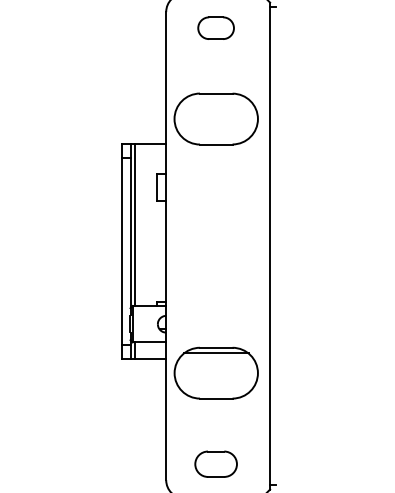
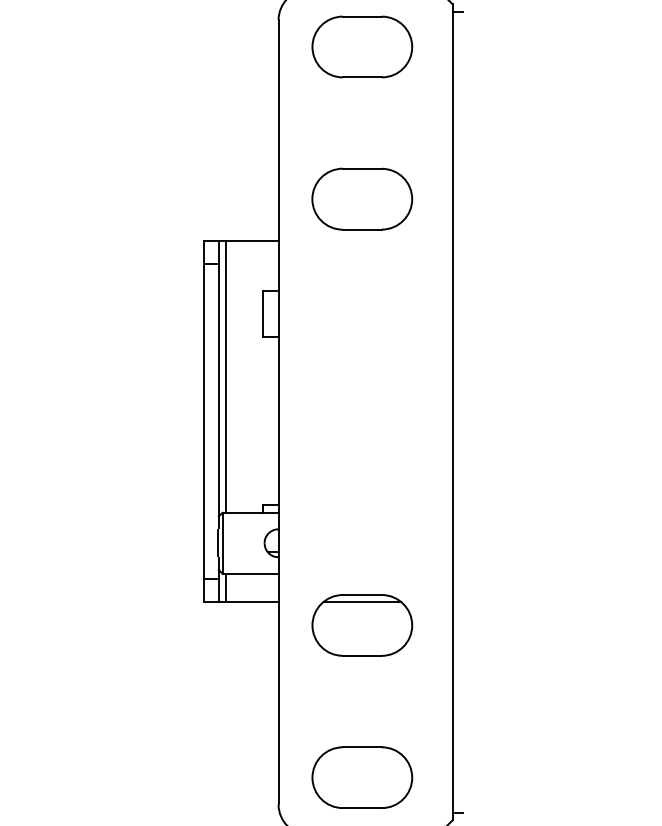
part: (215, 28) -> (361, 47), size x1.67
part: (215, 118) -> (361, 198), size x0.71
part: (215, 373) -> (361, 625), size x0.71
part: (215, 464) -> (361, 778), size x1.43

